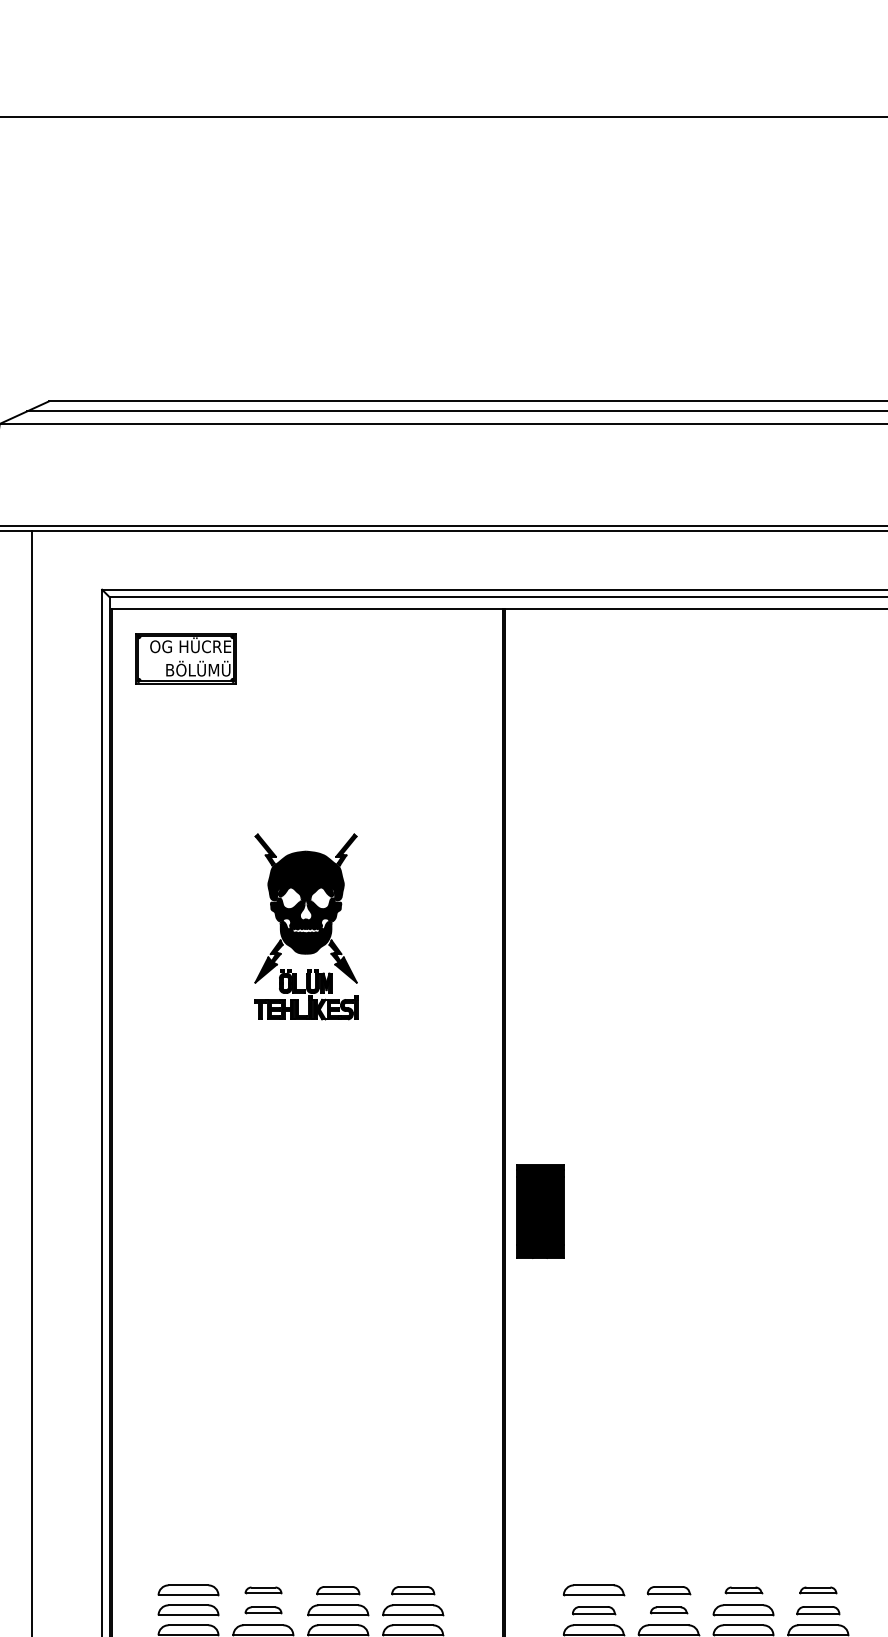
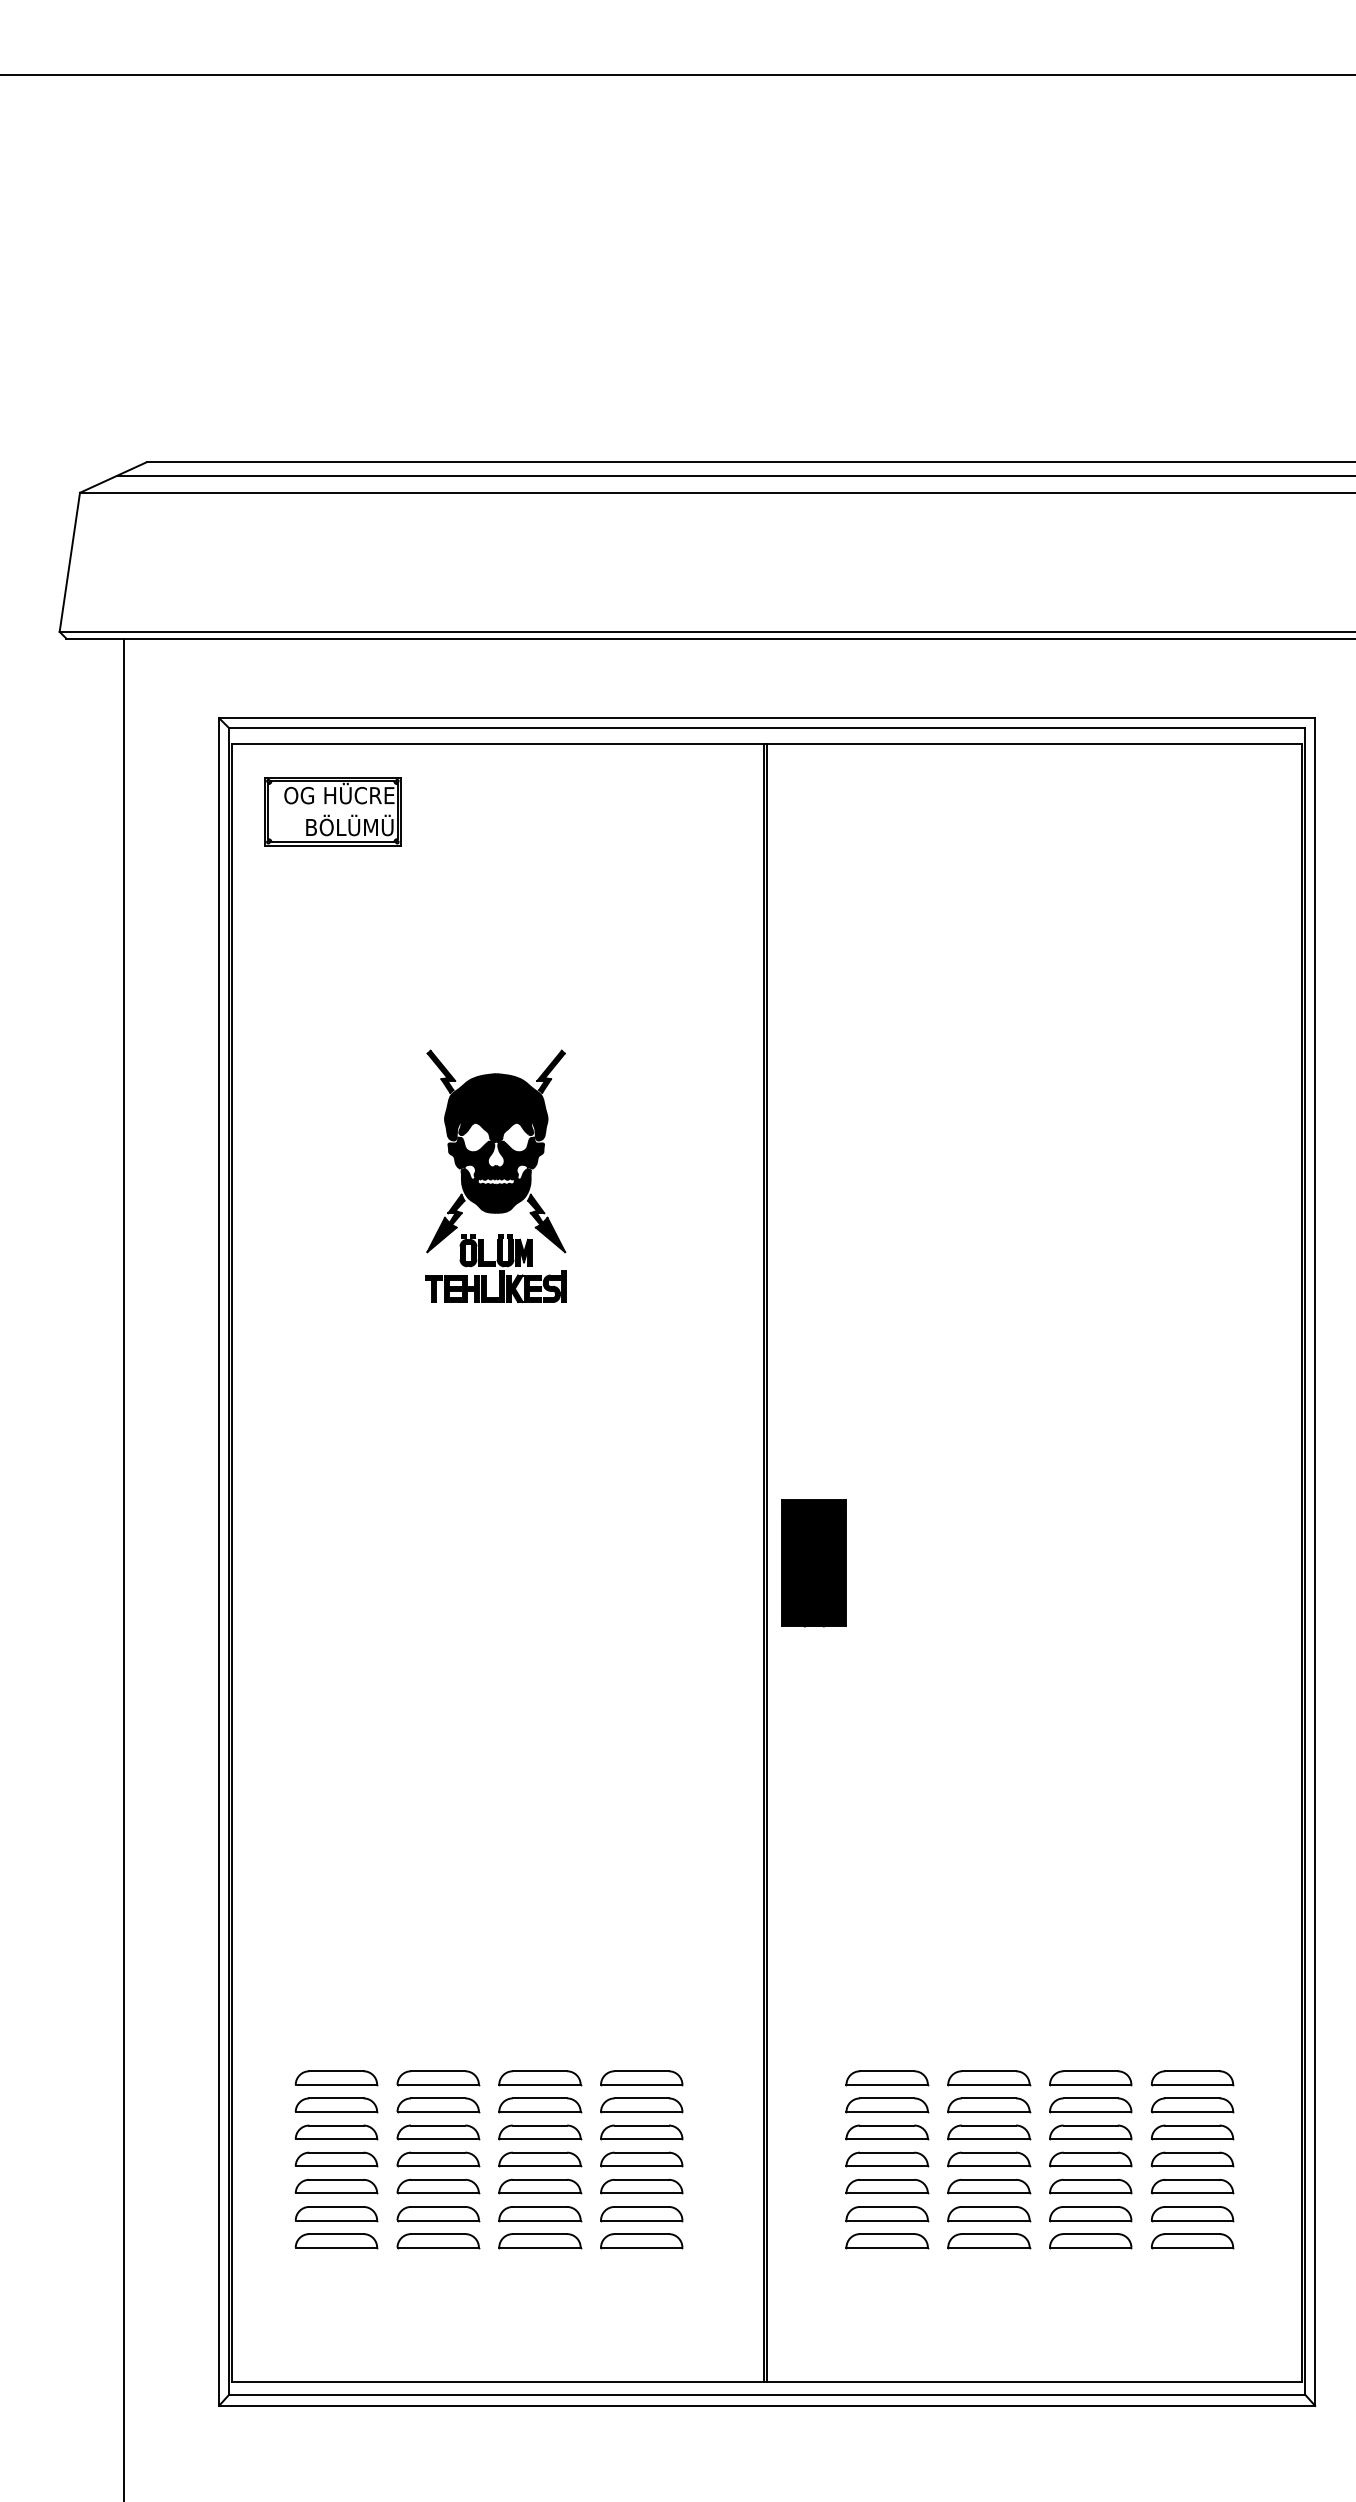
part: (263, 1590) -> (438, 2078), size x1.67
part: (338, 1590) -> (540, 2078), size x1.43
part: (412, 1590) -> (641, 2078), size x1.43
part: (669, 1590) -> (989, 2078), size x1.43
part: (743, 1590) -> (1090, 2078), size x1.67
part: (818, 1590) -> (1192, 2078), size x1.67
part: (263, 1610) -> (438, 2105), size x1.67
part: (593, 1610) -> (887, 2105), size x1.43
part: (669, 1610) -> (989, 2105), size x1.67
part: (818, 1610) -> (1192, 2105), size x1.43

